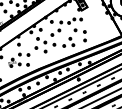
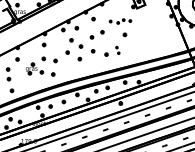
part: (71, 21) -> (120, 21), size x0.7
part: (84, 36) -> (136, 44), removed
part: (71, 42) -> (117, 50), size x0.6

